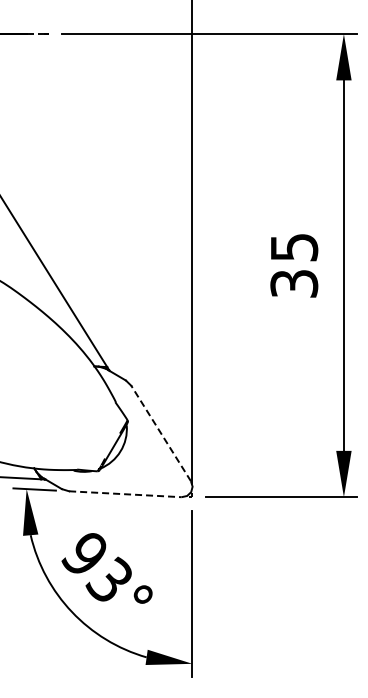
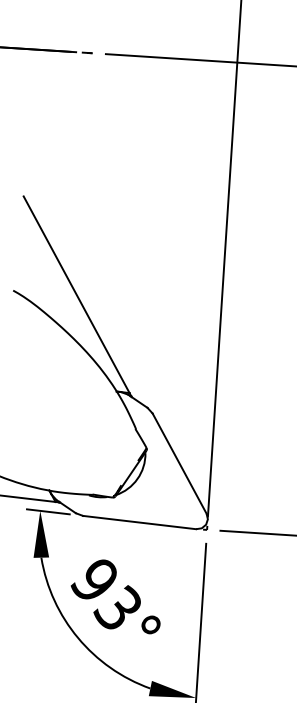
line: (160, 433) -> (178, 463), dashed -> solid
line: (125, 494) -> (139, 522), dashed -> solid

